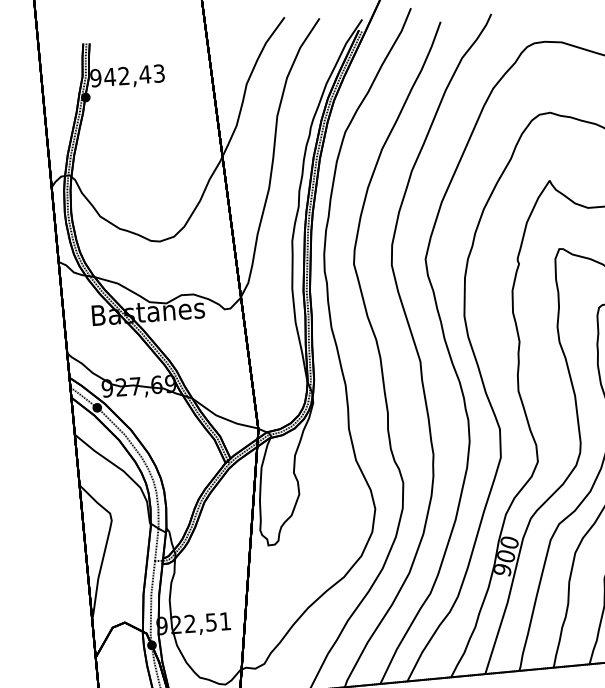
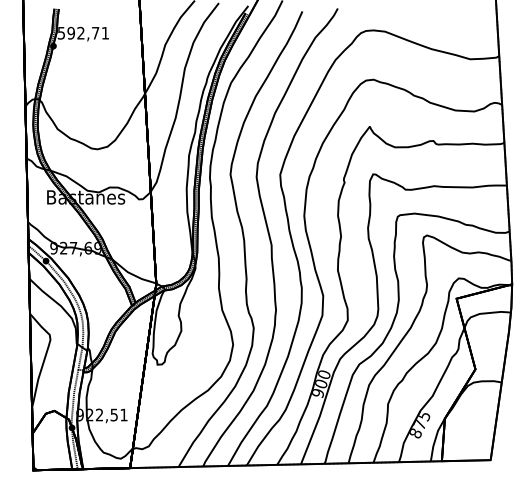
text: (127, 74) -> (83, 32), 942,43 -> 592,71

